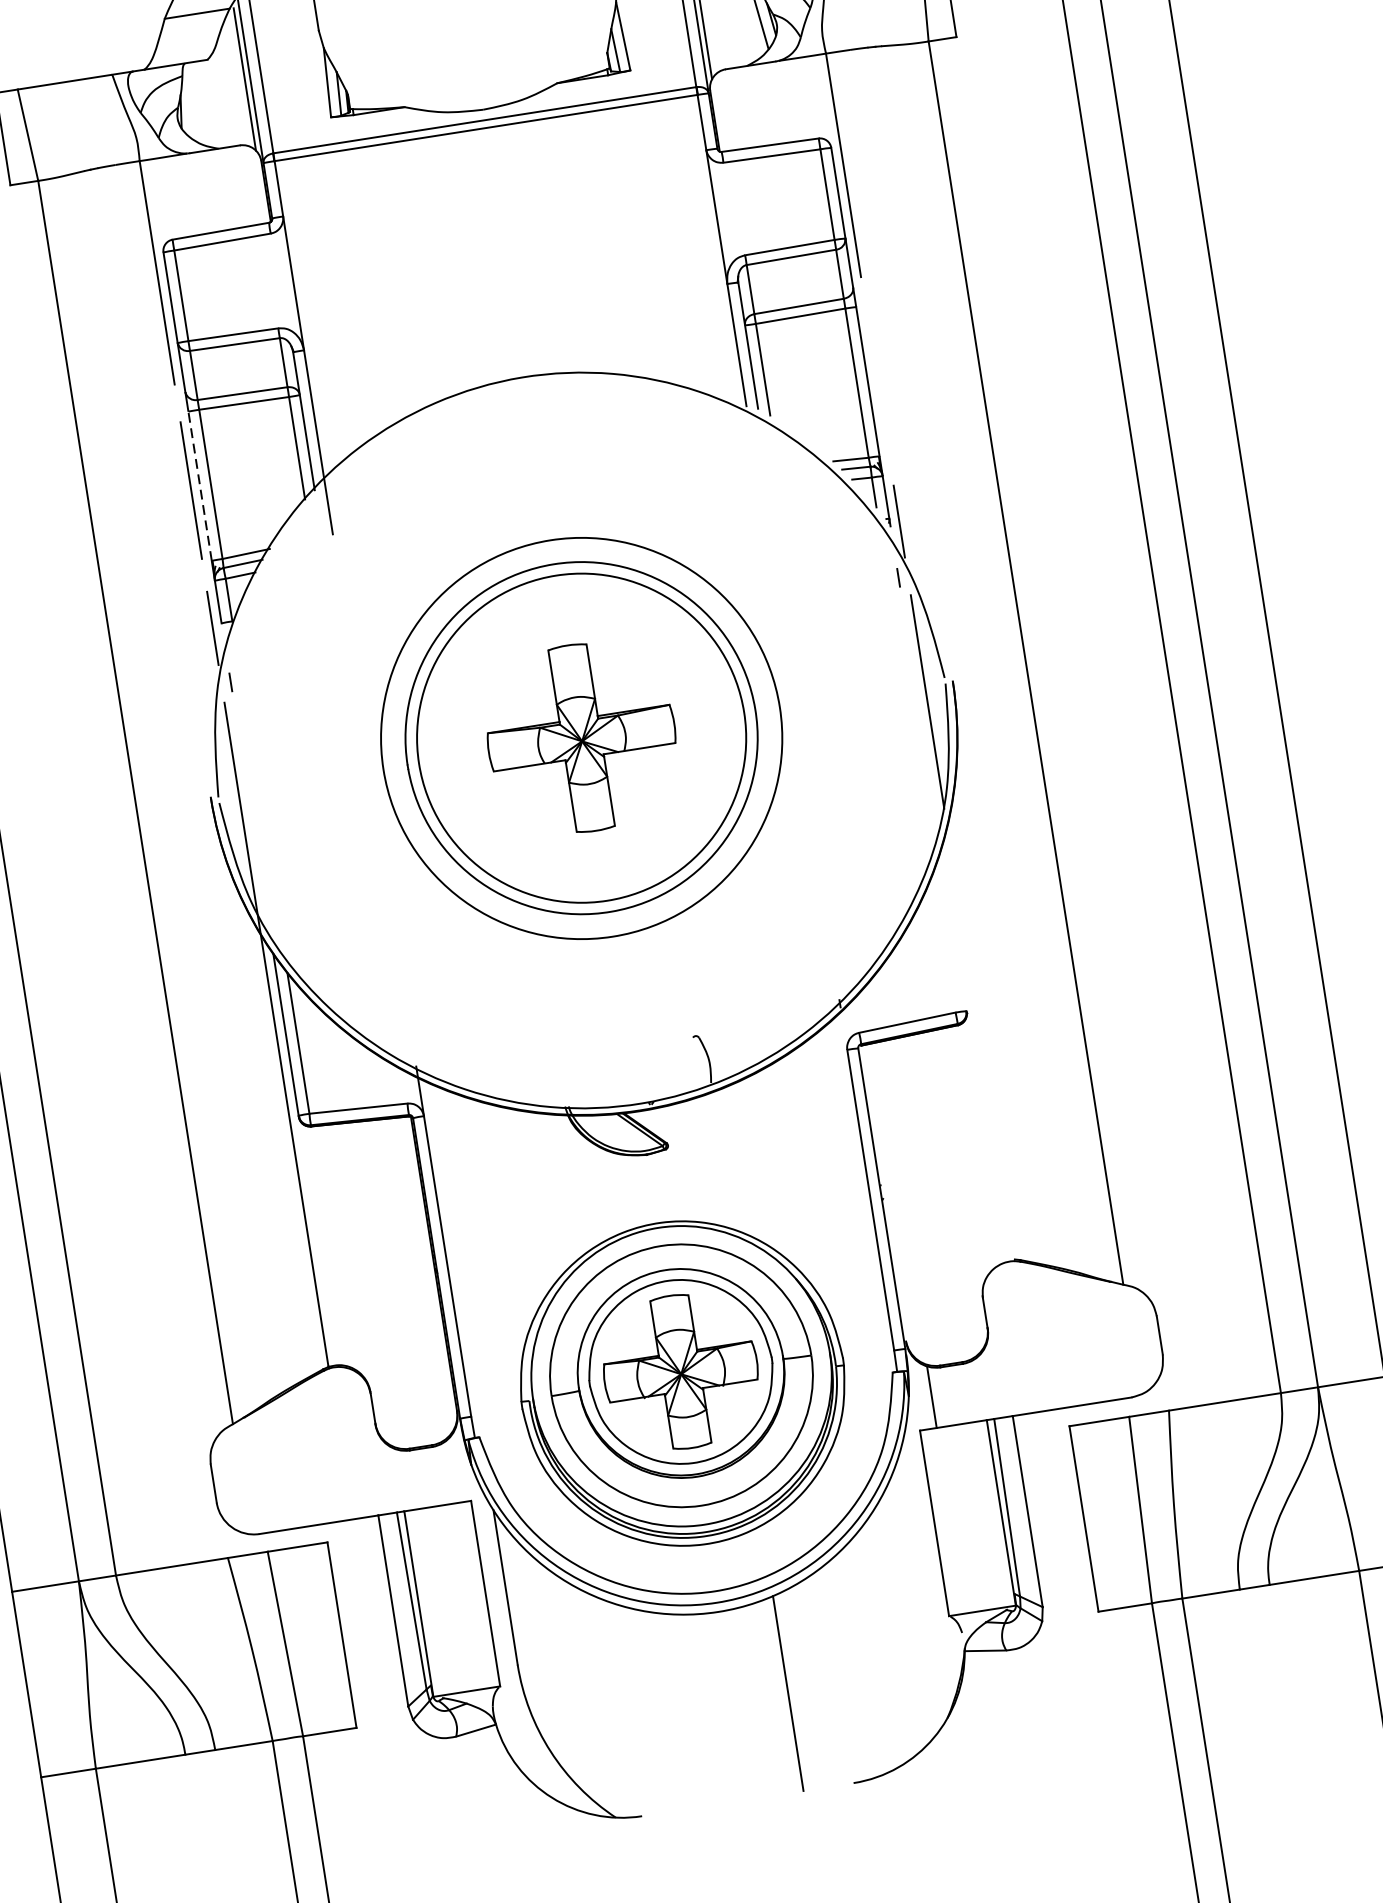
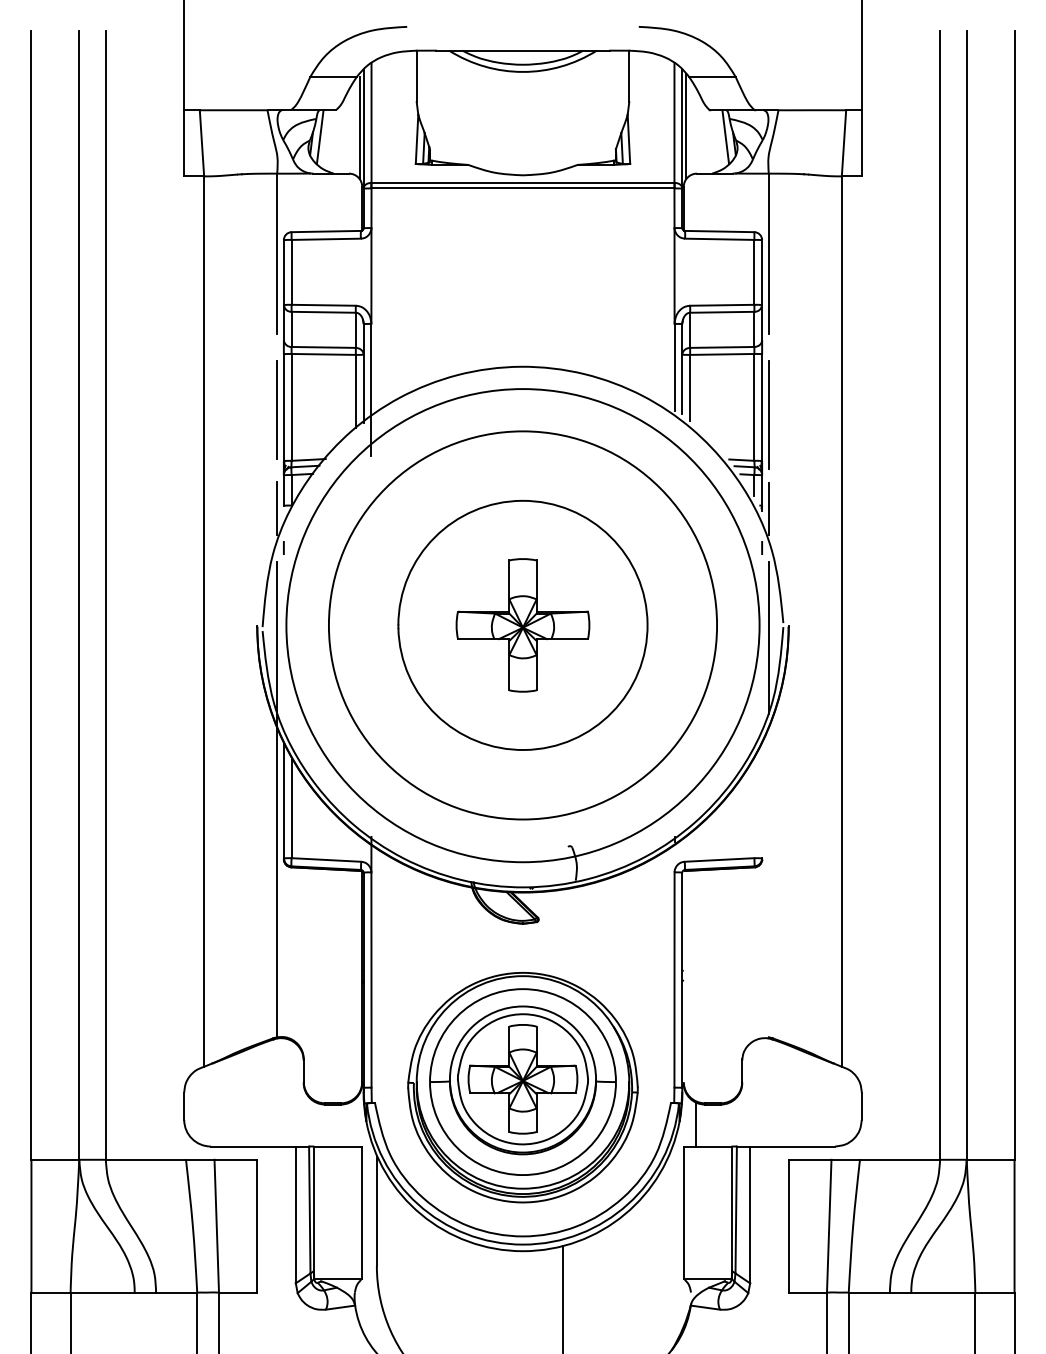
line: (190, 101) -> (319, 137), added
line: (878, 389) -> (768, 414), added
line: (199, 486) -> (283, 407), dashed -> solid
circle: (580, 738) -> (522, 625), size x1.67
circle: (580, 738) -> (522, 625), size x1.67

